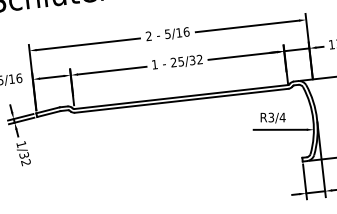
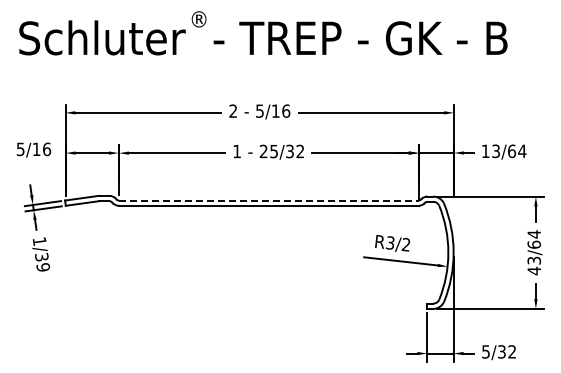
line: (181, 97) -> (268, 200), solid -> dashed
text: (282, 117) -> (405, 244), R3/4 -> R3/2
text: (25, 162) -> (42, 266), 1/32 -> 1/39

